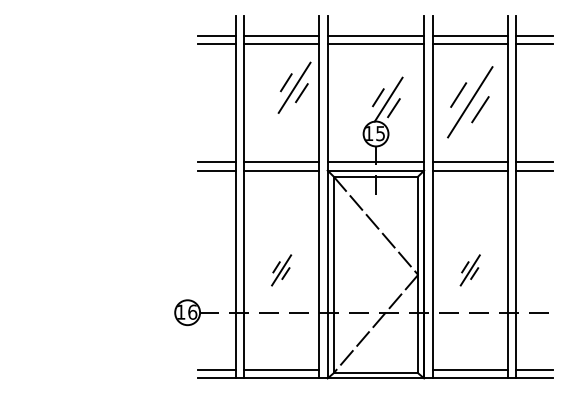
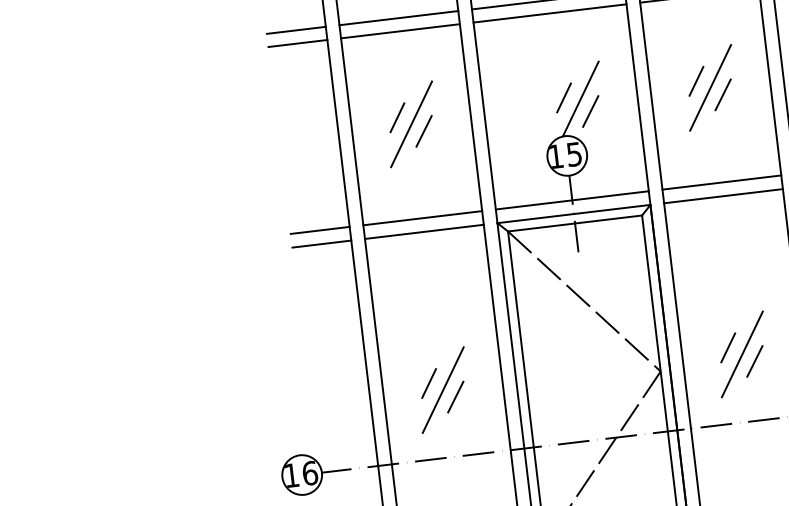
part: (294, 87) -> (411, 123), moved
part: (469, 102) -> (709, 88), size x0.71
part: (281, 270) -> (443, 390), size x1.67
part: (470, 270) -> (742, 354), size x1.67

